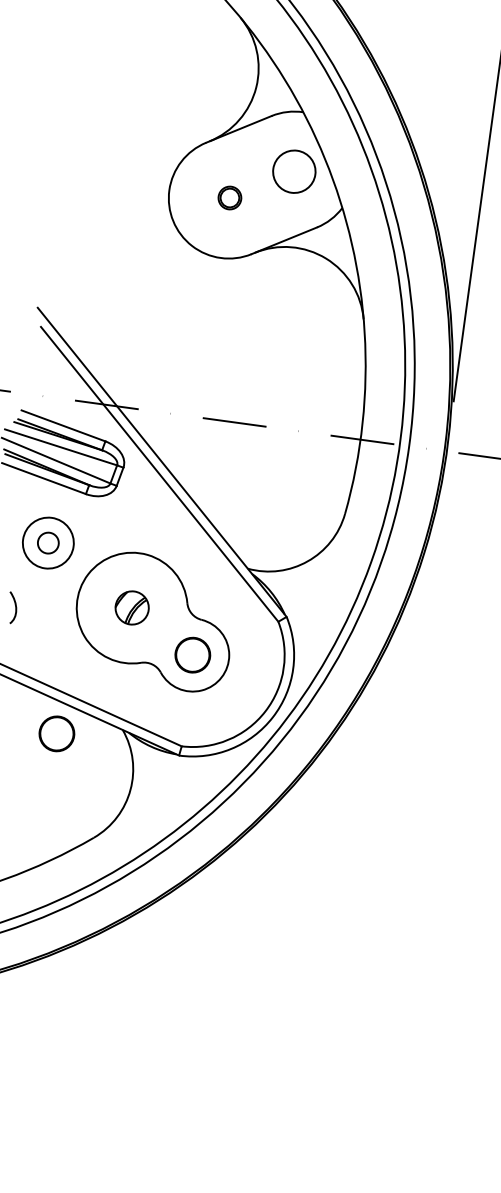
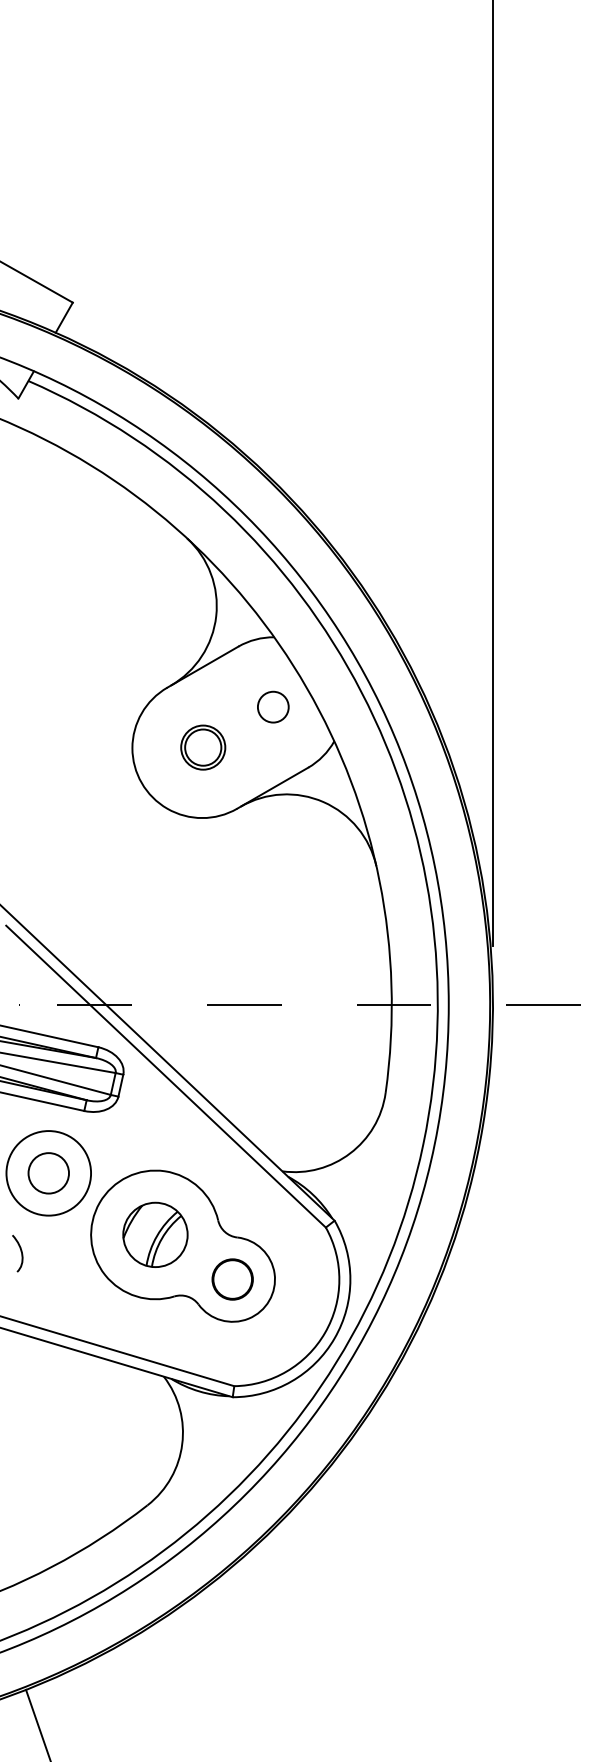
circle: (293, 171) -> (272, 706), size x0.62
part: (230, 197) -> (203, 747), size x1.67
circle: (48, 543) -> (48, 1173), size x1.43
circle: (48, 543) -> (48, 1173), size x1.67
part: (132, 607) -> (155, 1234), size x1.67
circle: (56, 733) -> (88, 1391), removed

